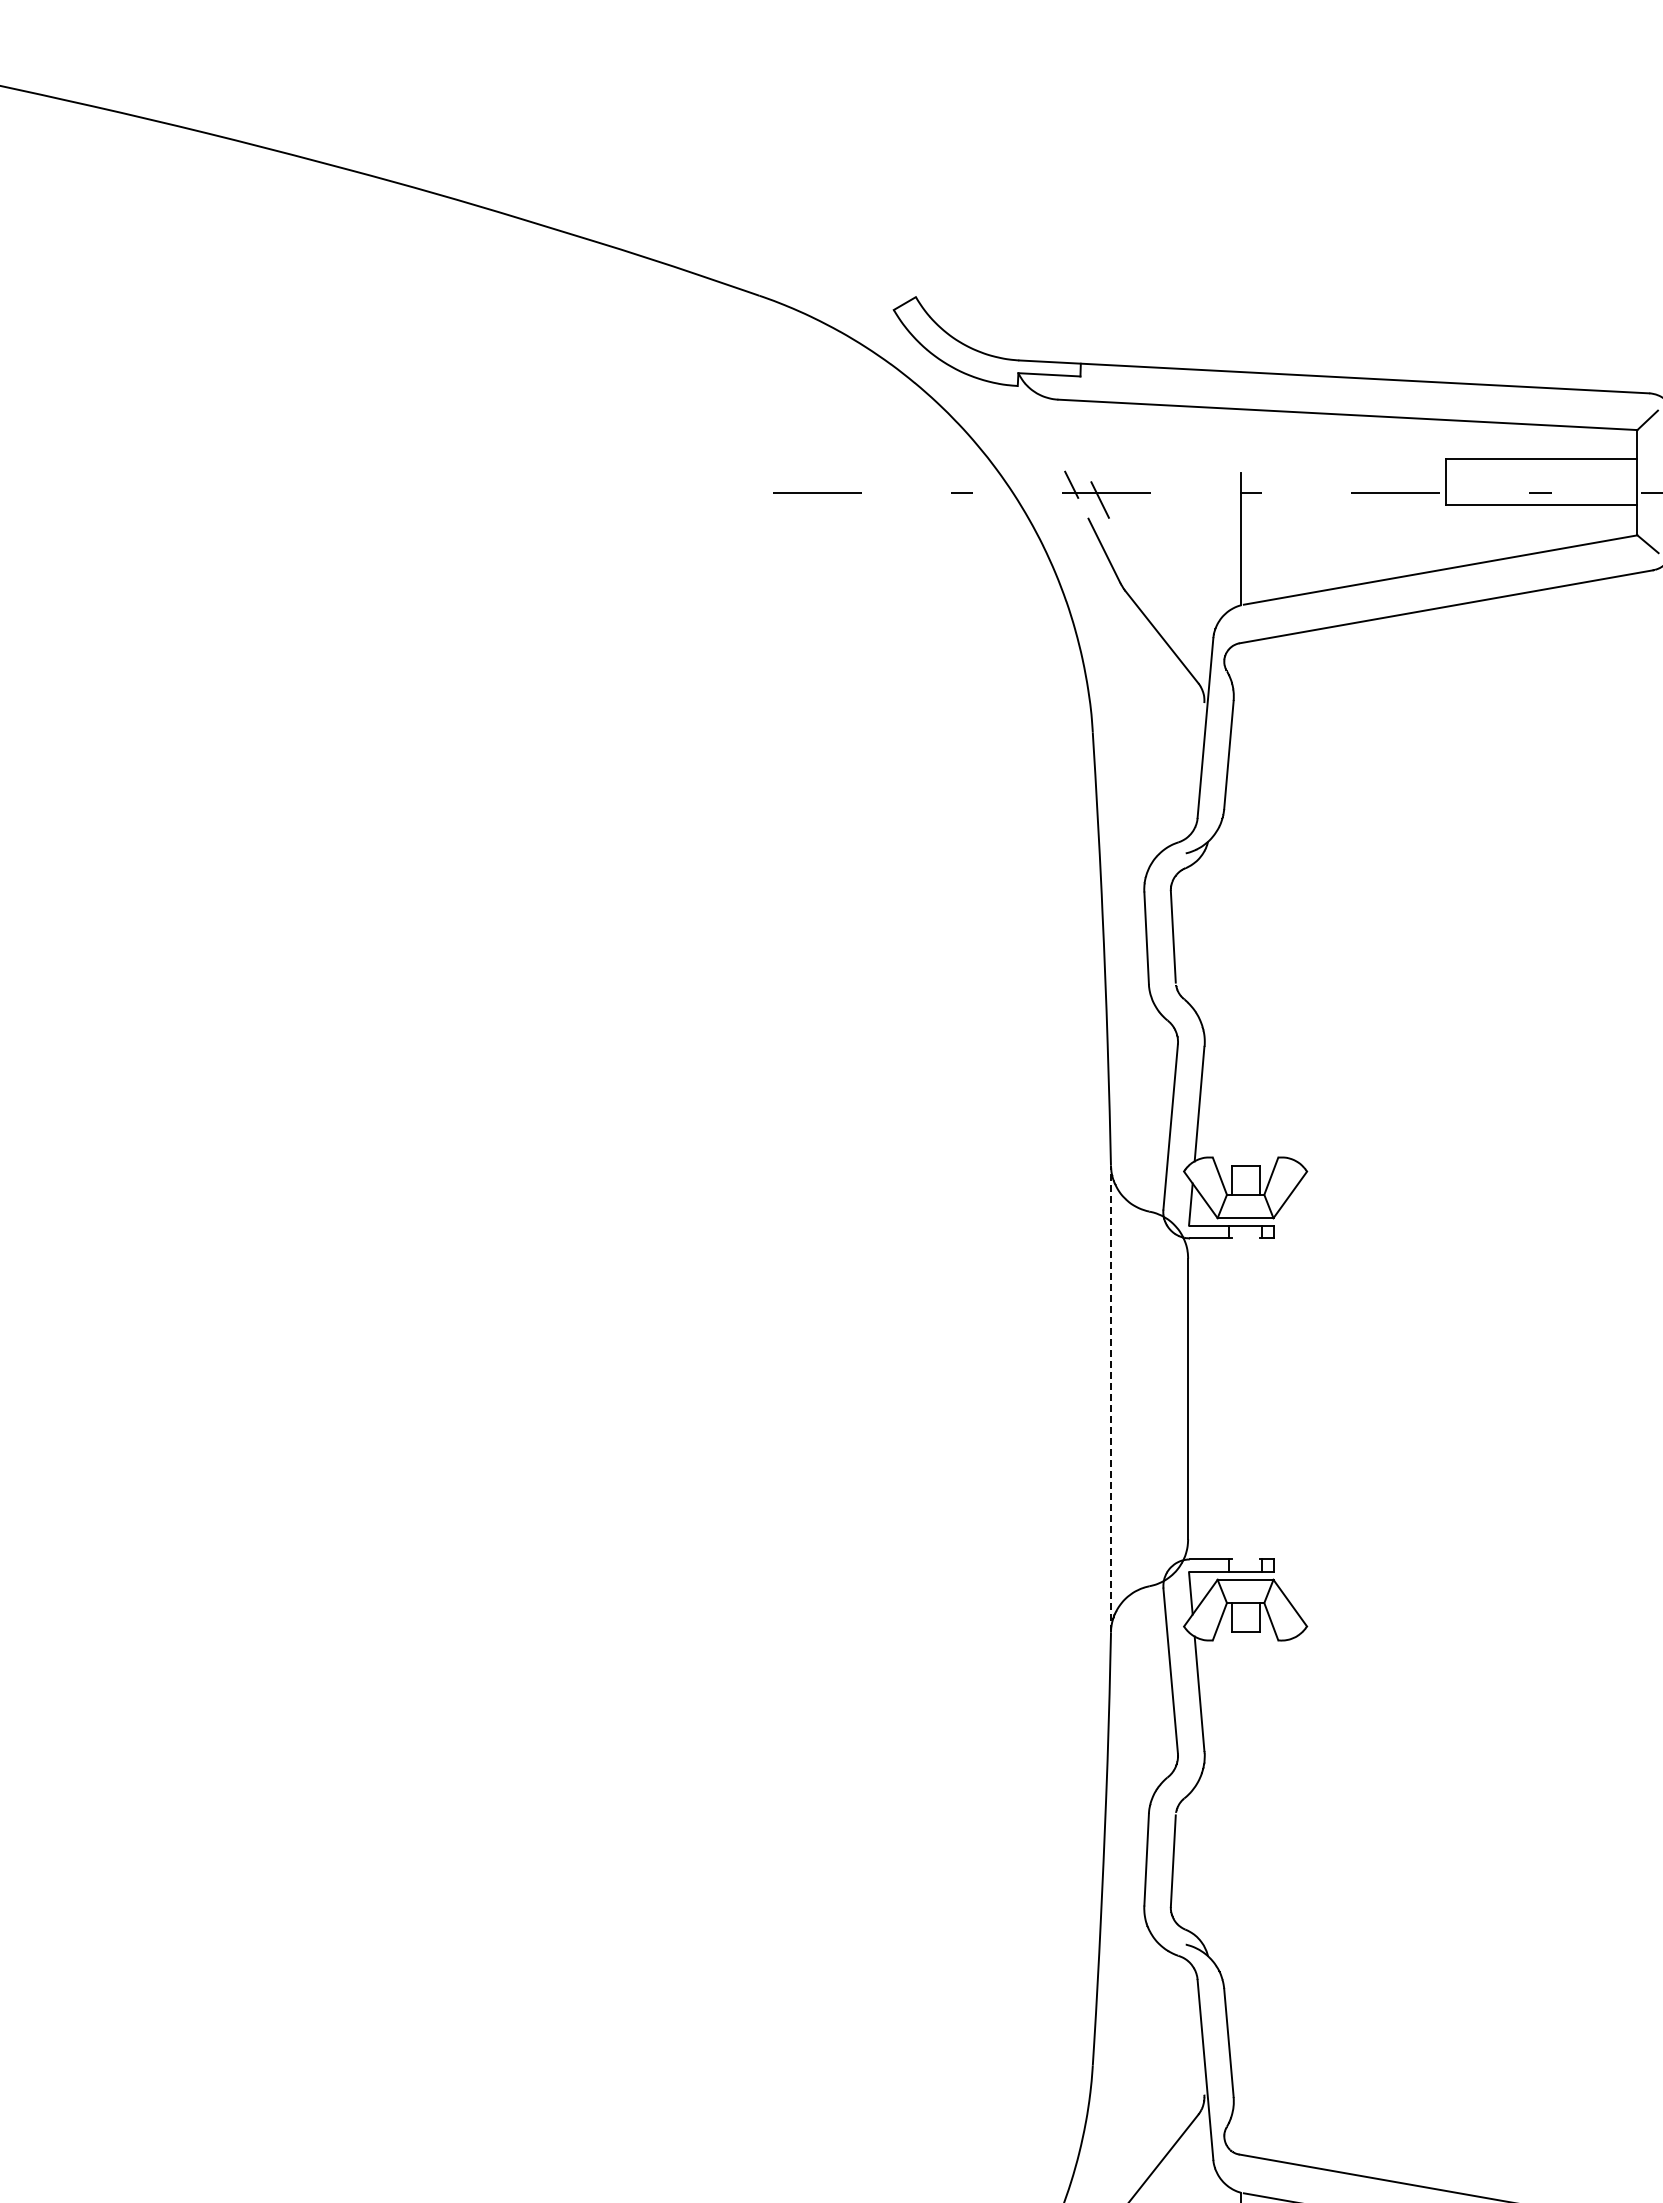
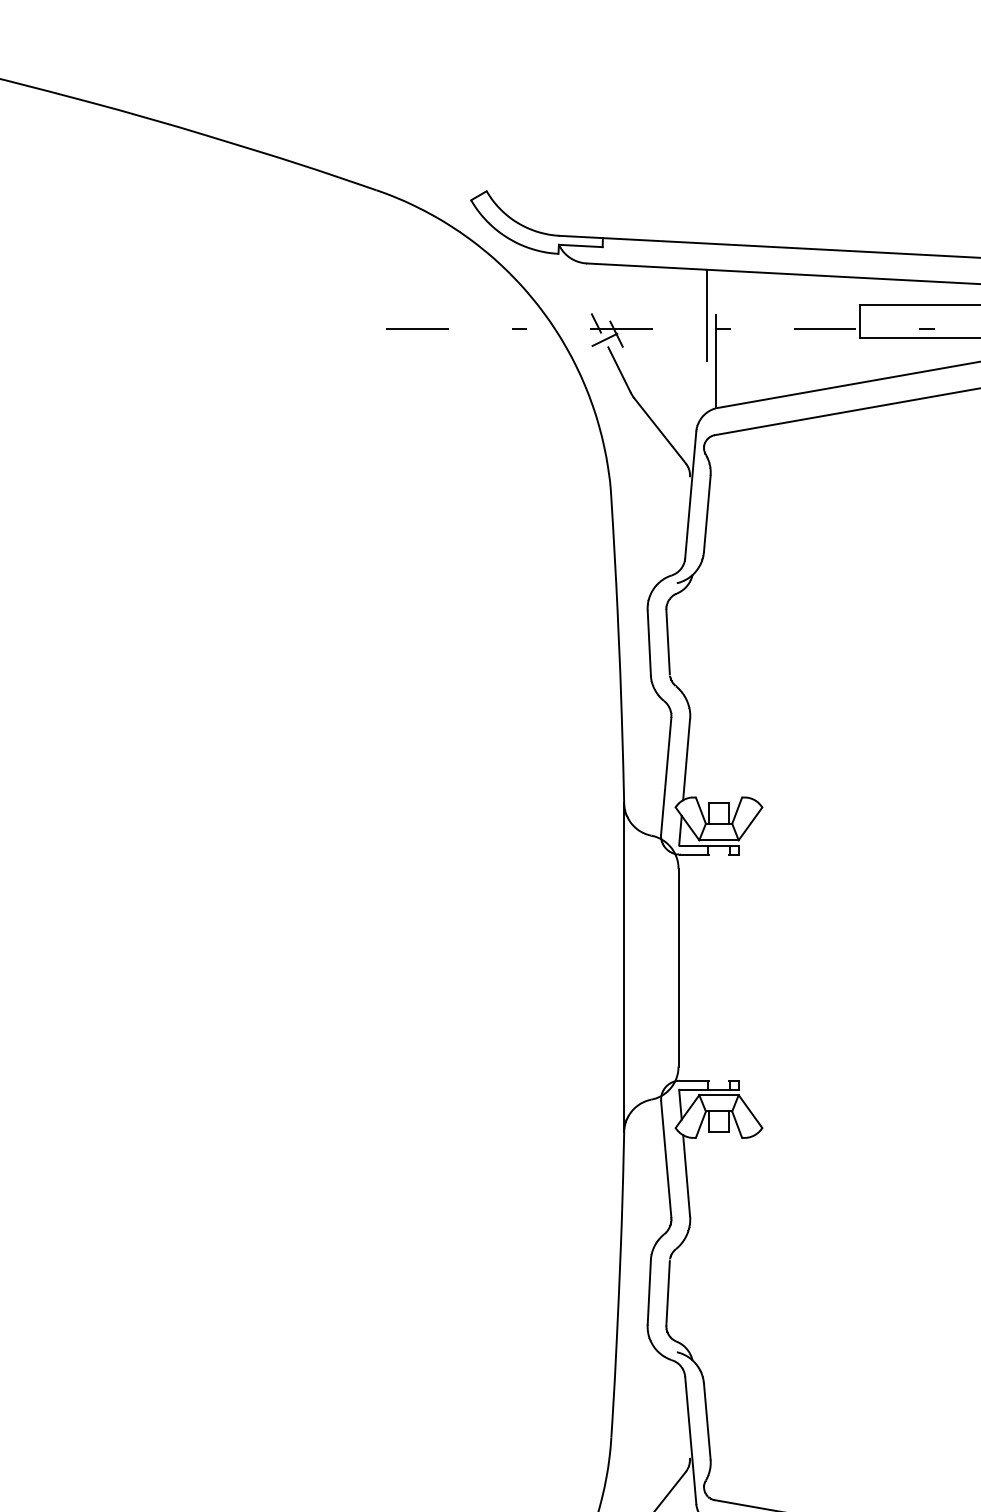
line: (1228, 473) -> (706, 315), added
line: (1083, 507) -> (604, 339), added
line: (1110, 1398) -> (623, 967), dashed -> solid

